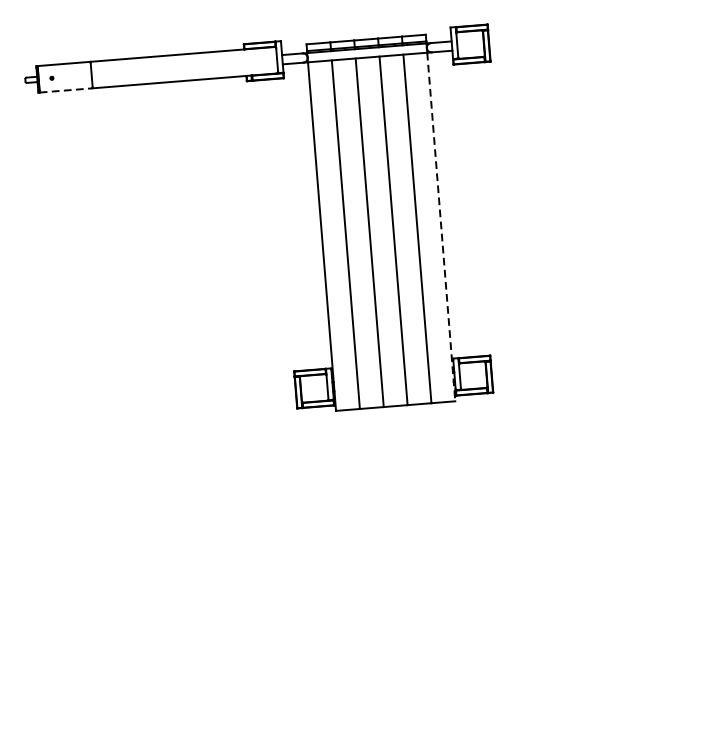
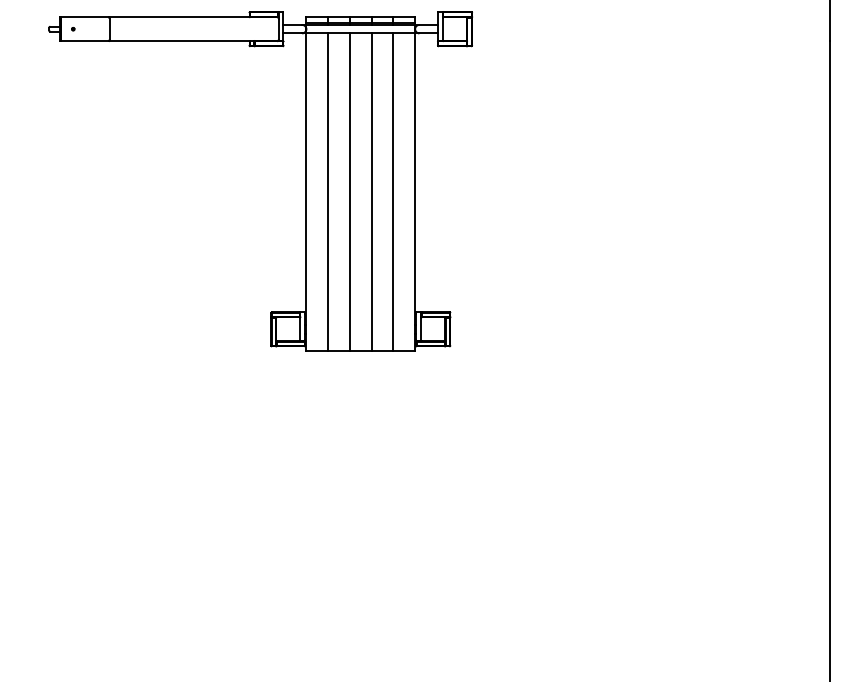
line: (66, 90) -> (85, 41), dashed -> solid
line: (441, 227) -> (415, 192), dashed -> solid

